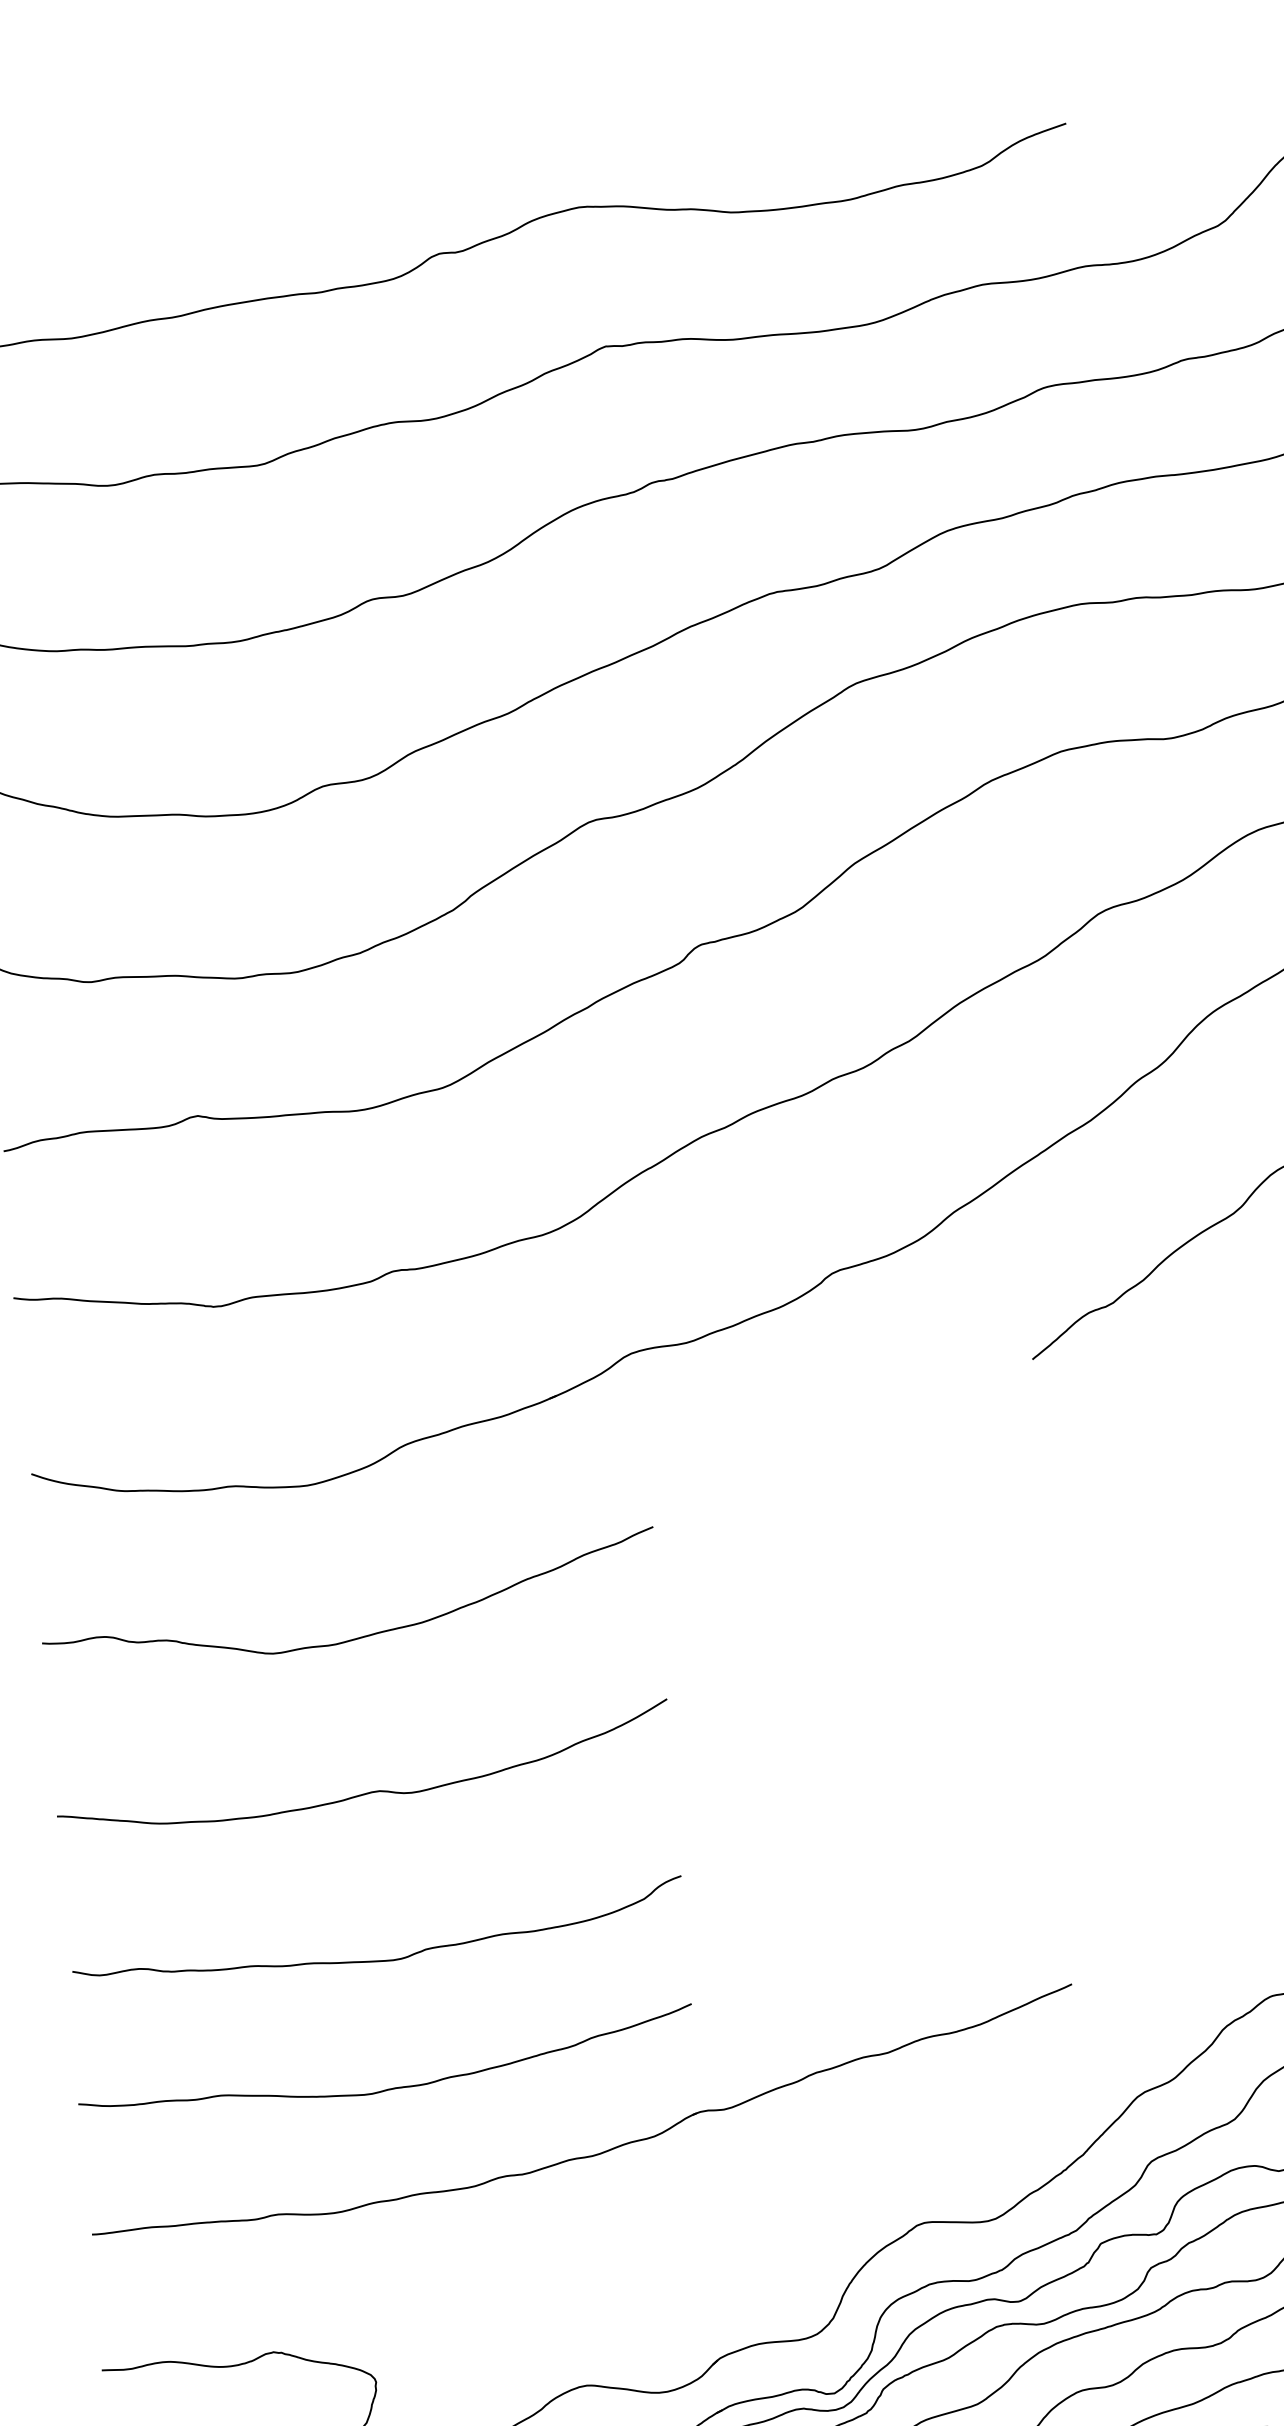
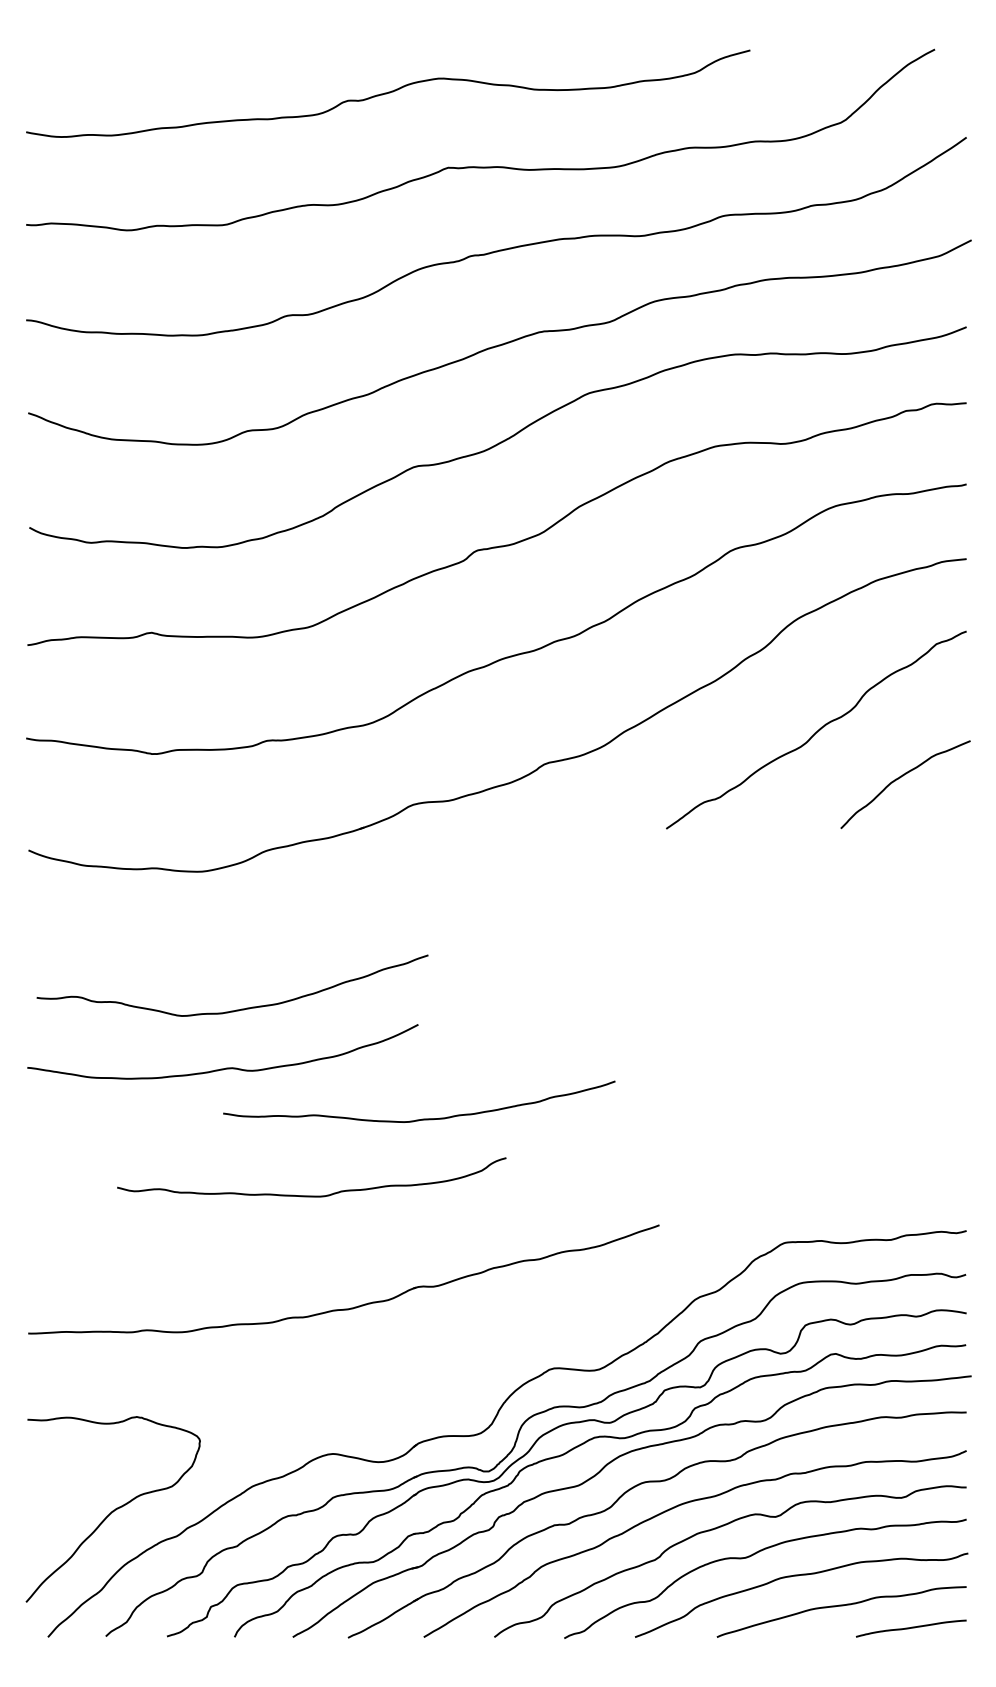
curve: (358, 1636) -> (236, 1009), moved
curve: (379, 1959) -> (311, 1195), moved
curve: (392, 2086) -> (422, 1118), moved

